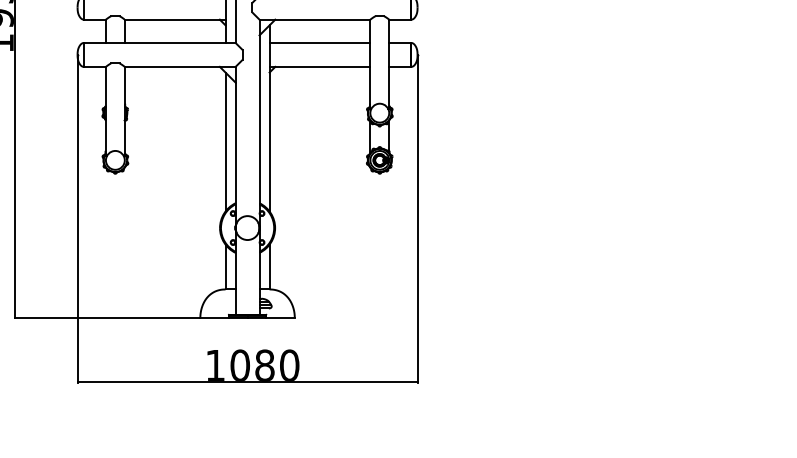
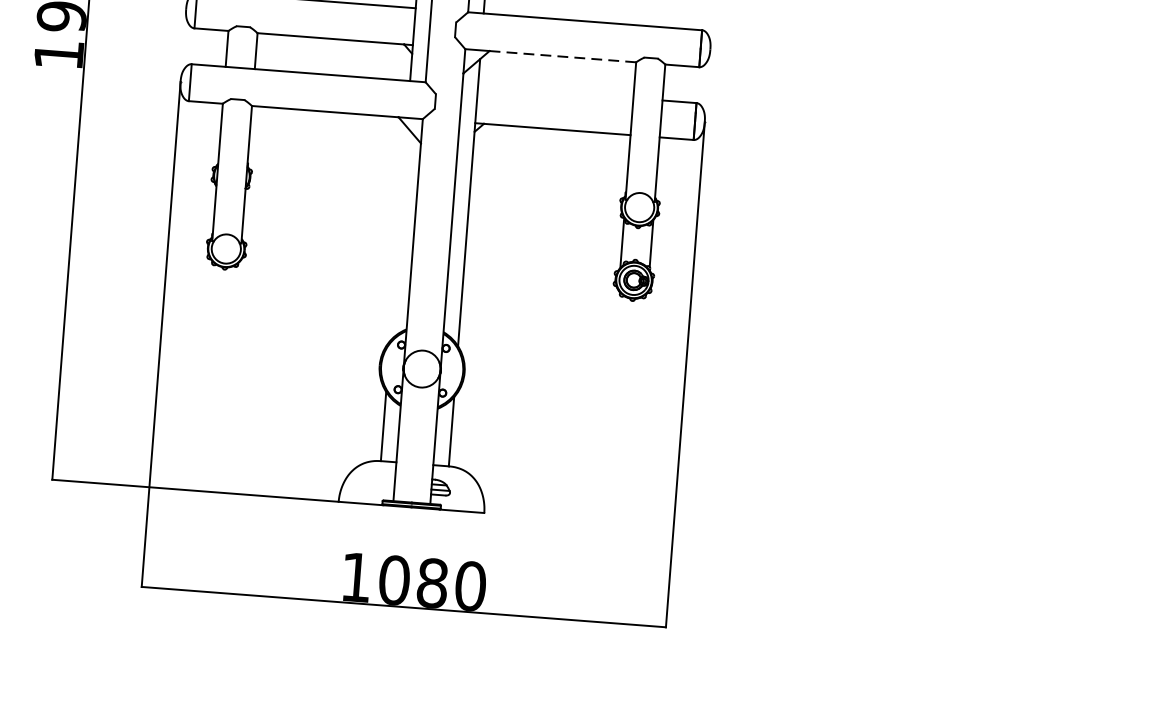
line: (322, 19) -> (562, 56), solid -> dashed
line: (319, 42) -> (555, 91), removed
line: (225, 141) -> (398, 232), removed

